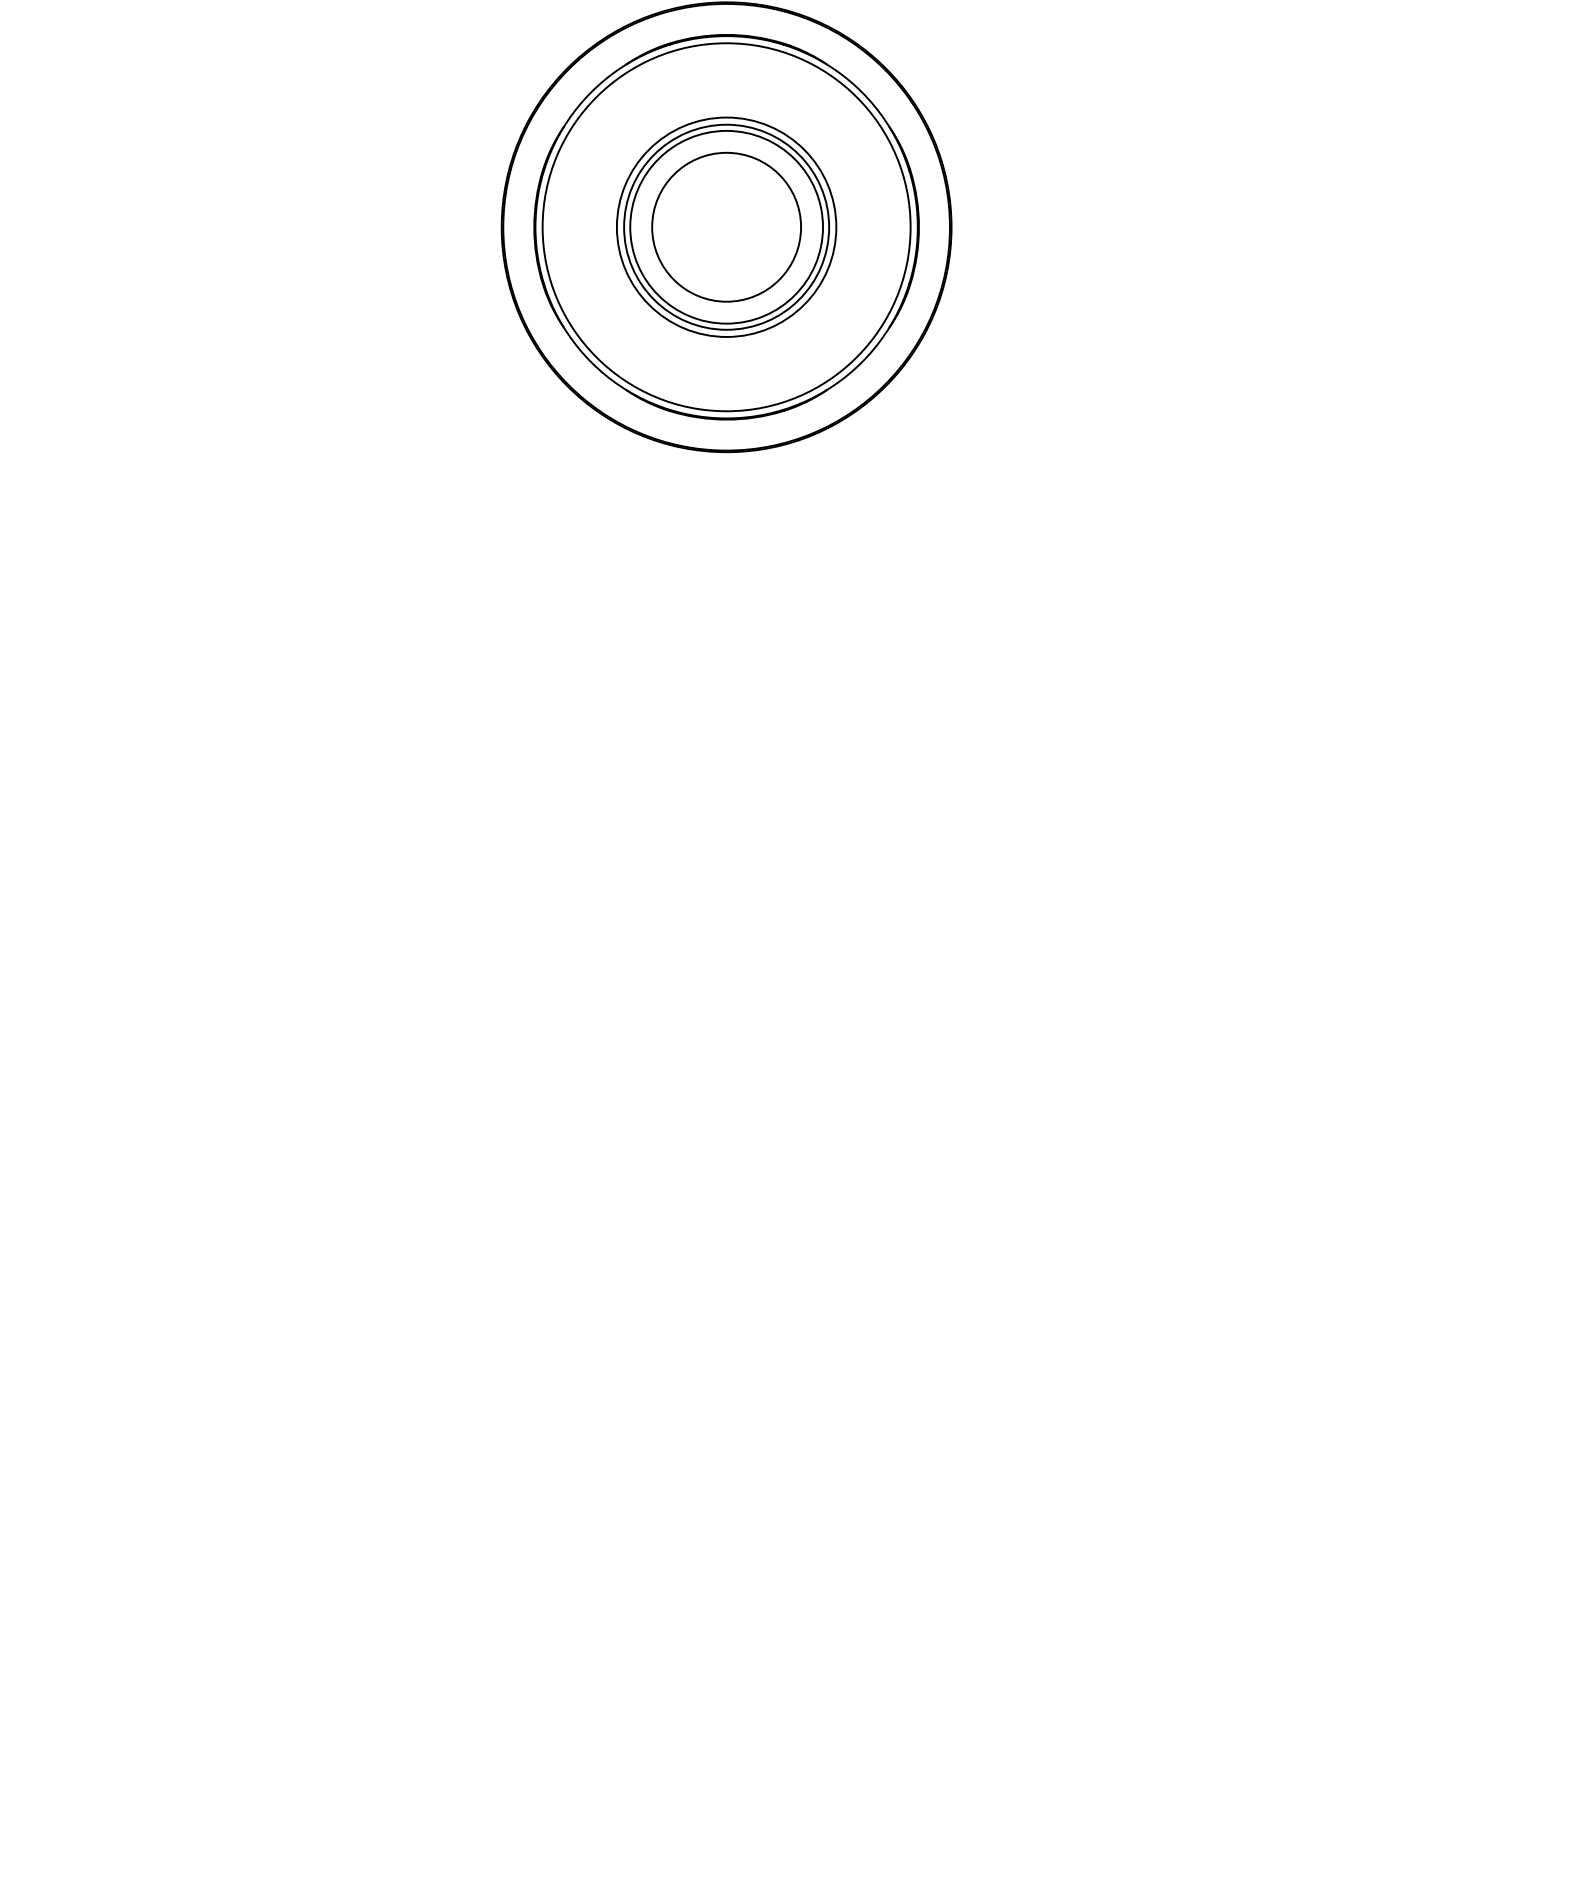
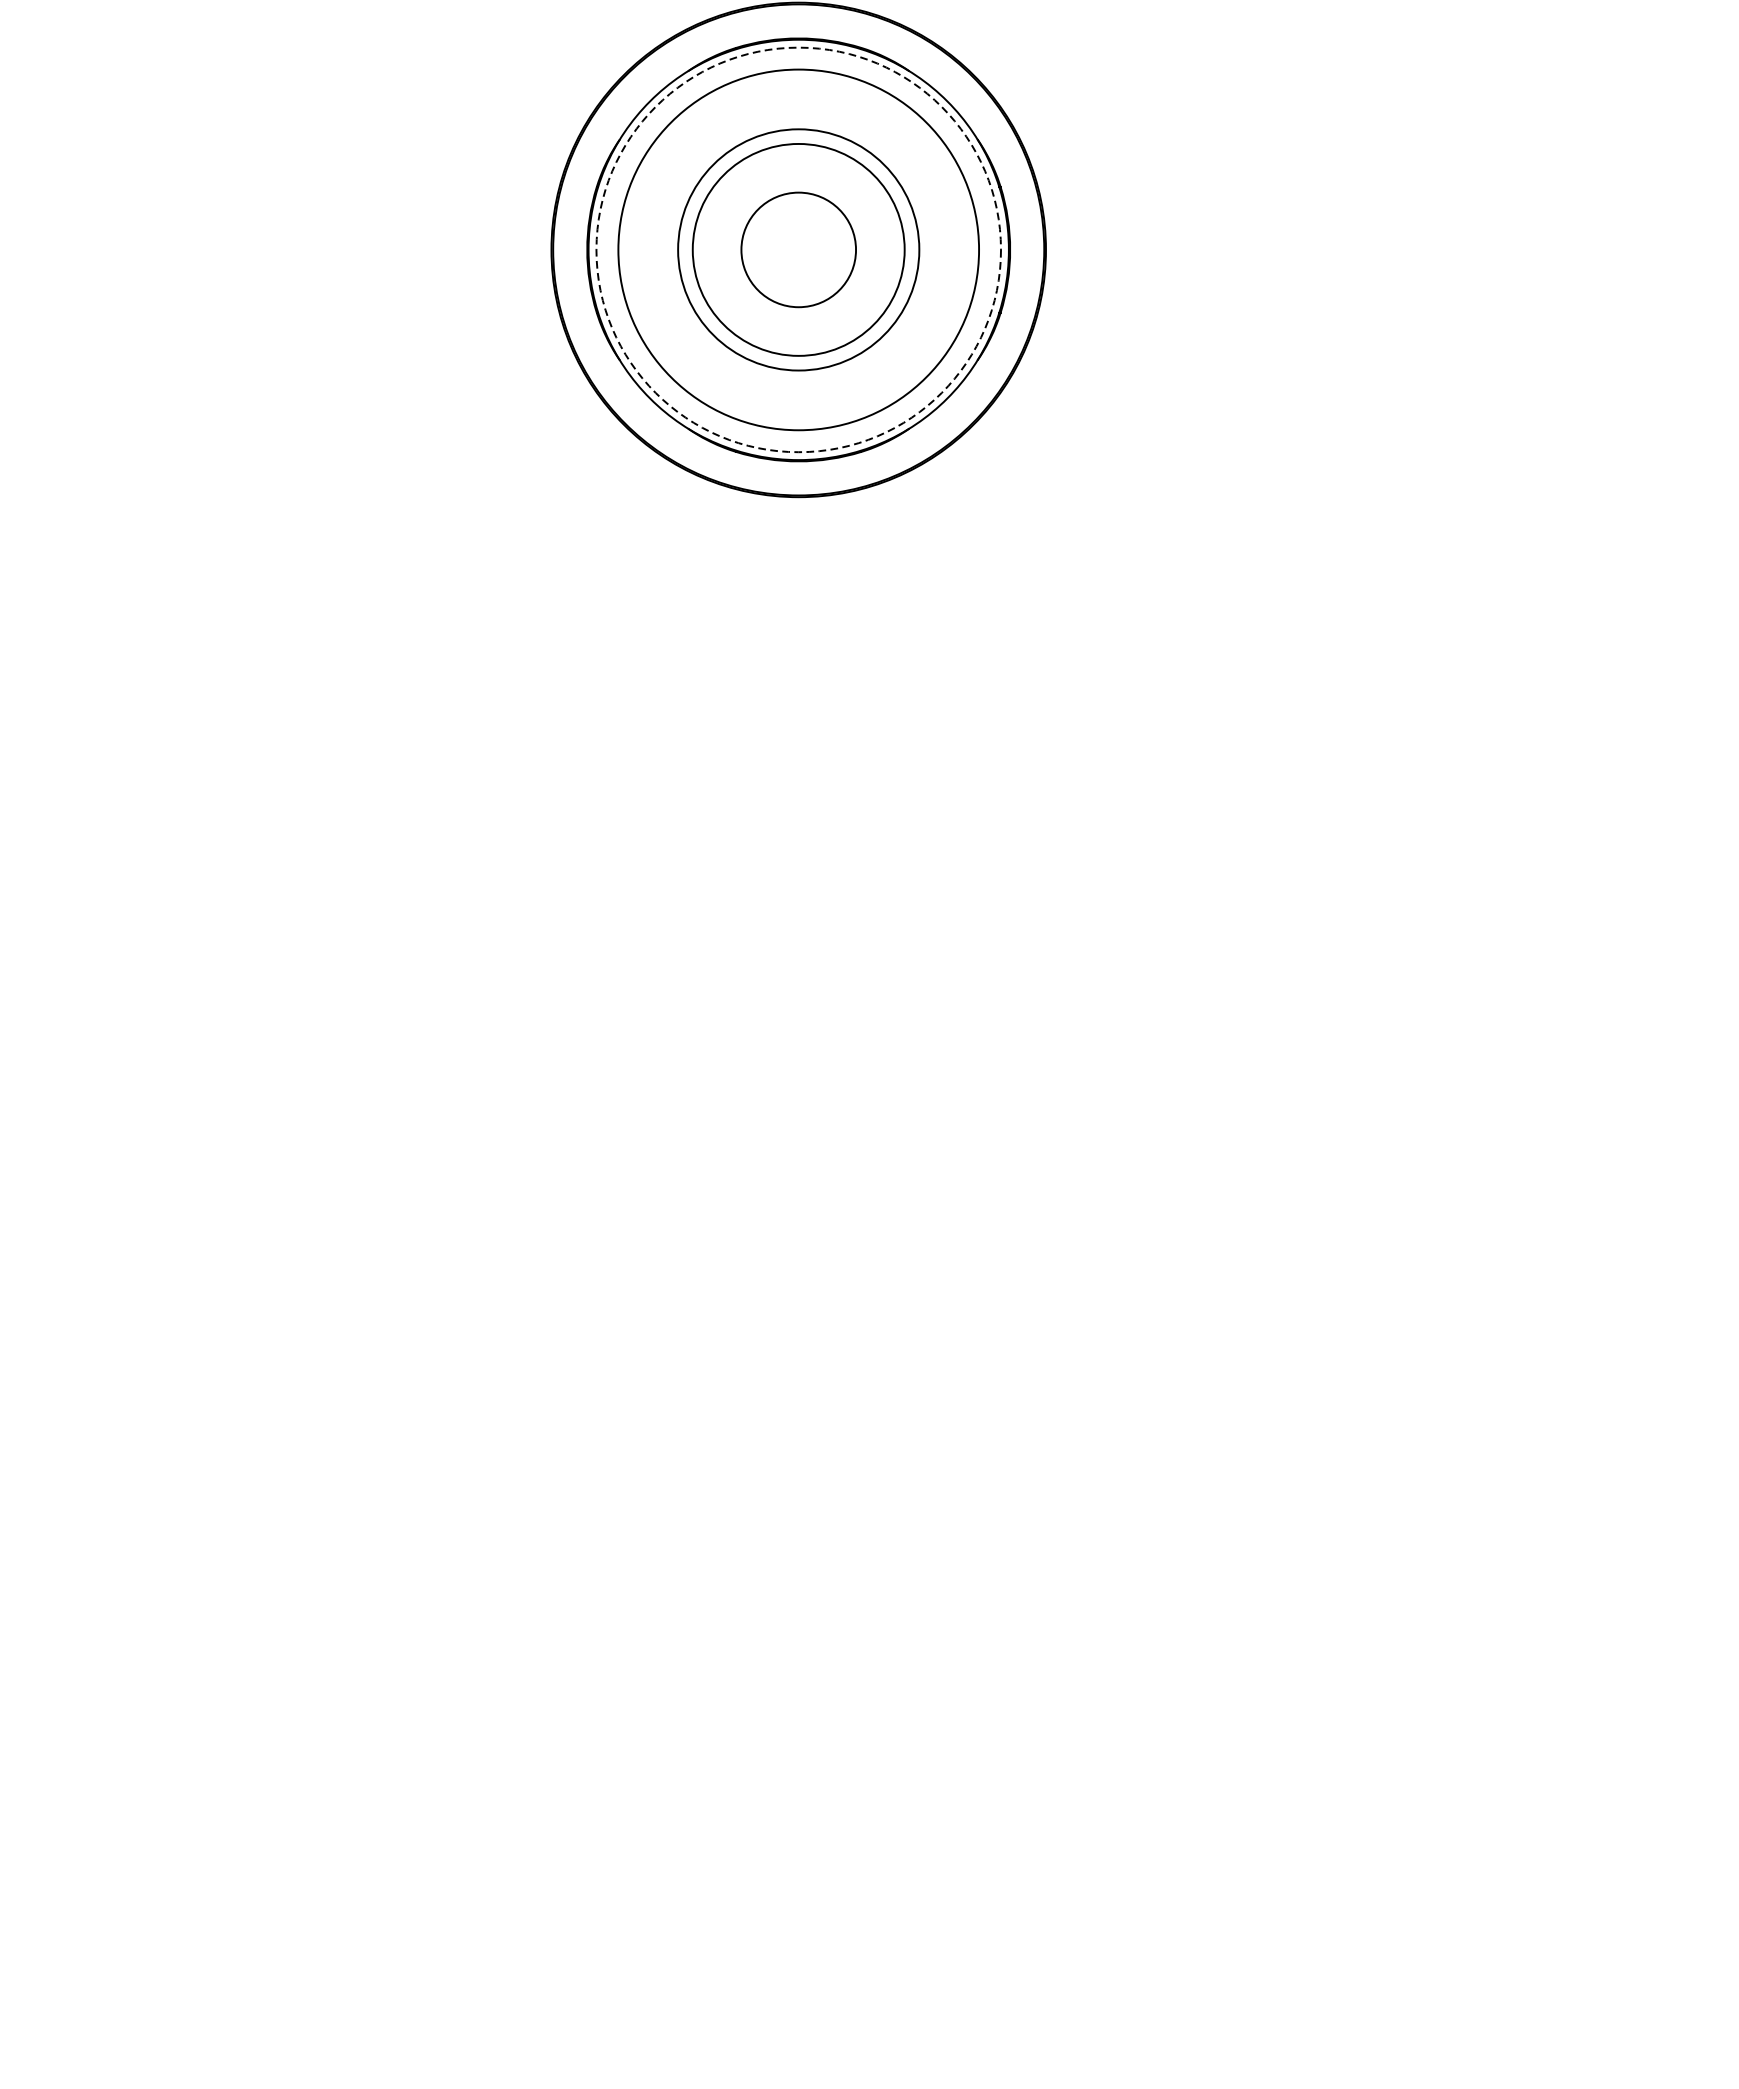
circle: (726, 226) -> (798, 249), size x0.7
circle: (726, 226) -> (798, 249), size x1.6
circle: (726, 227) -> (798, 250), solid -> dashed

